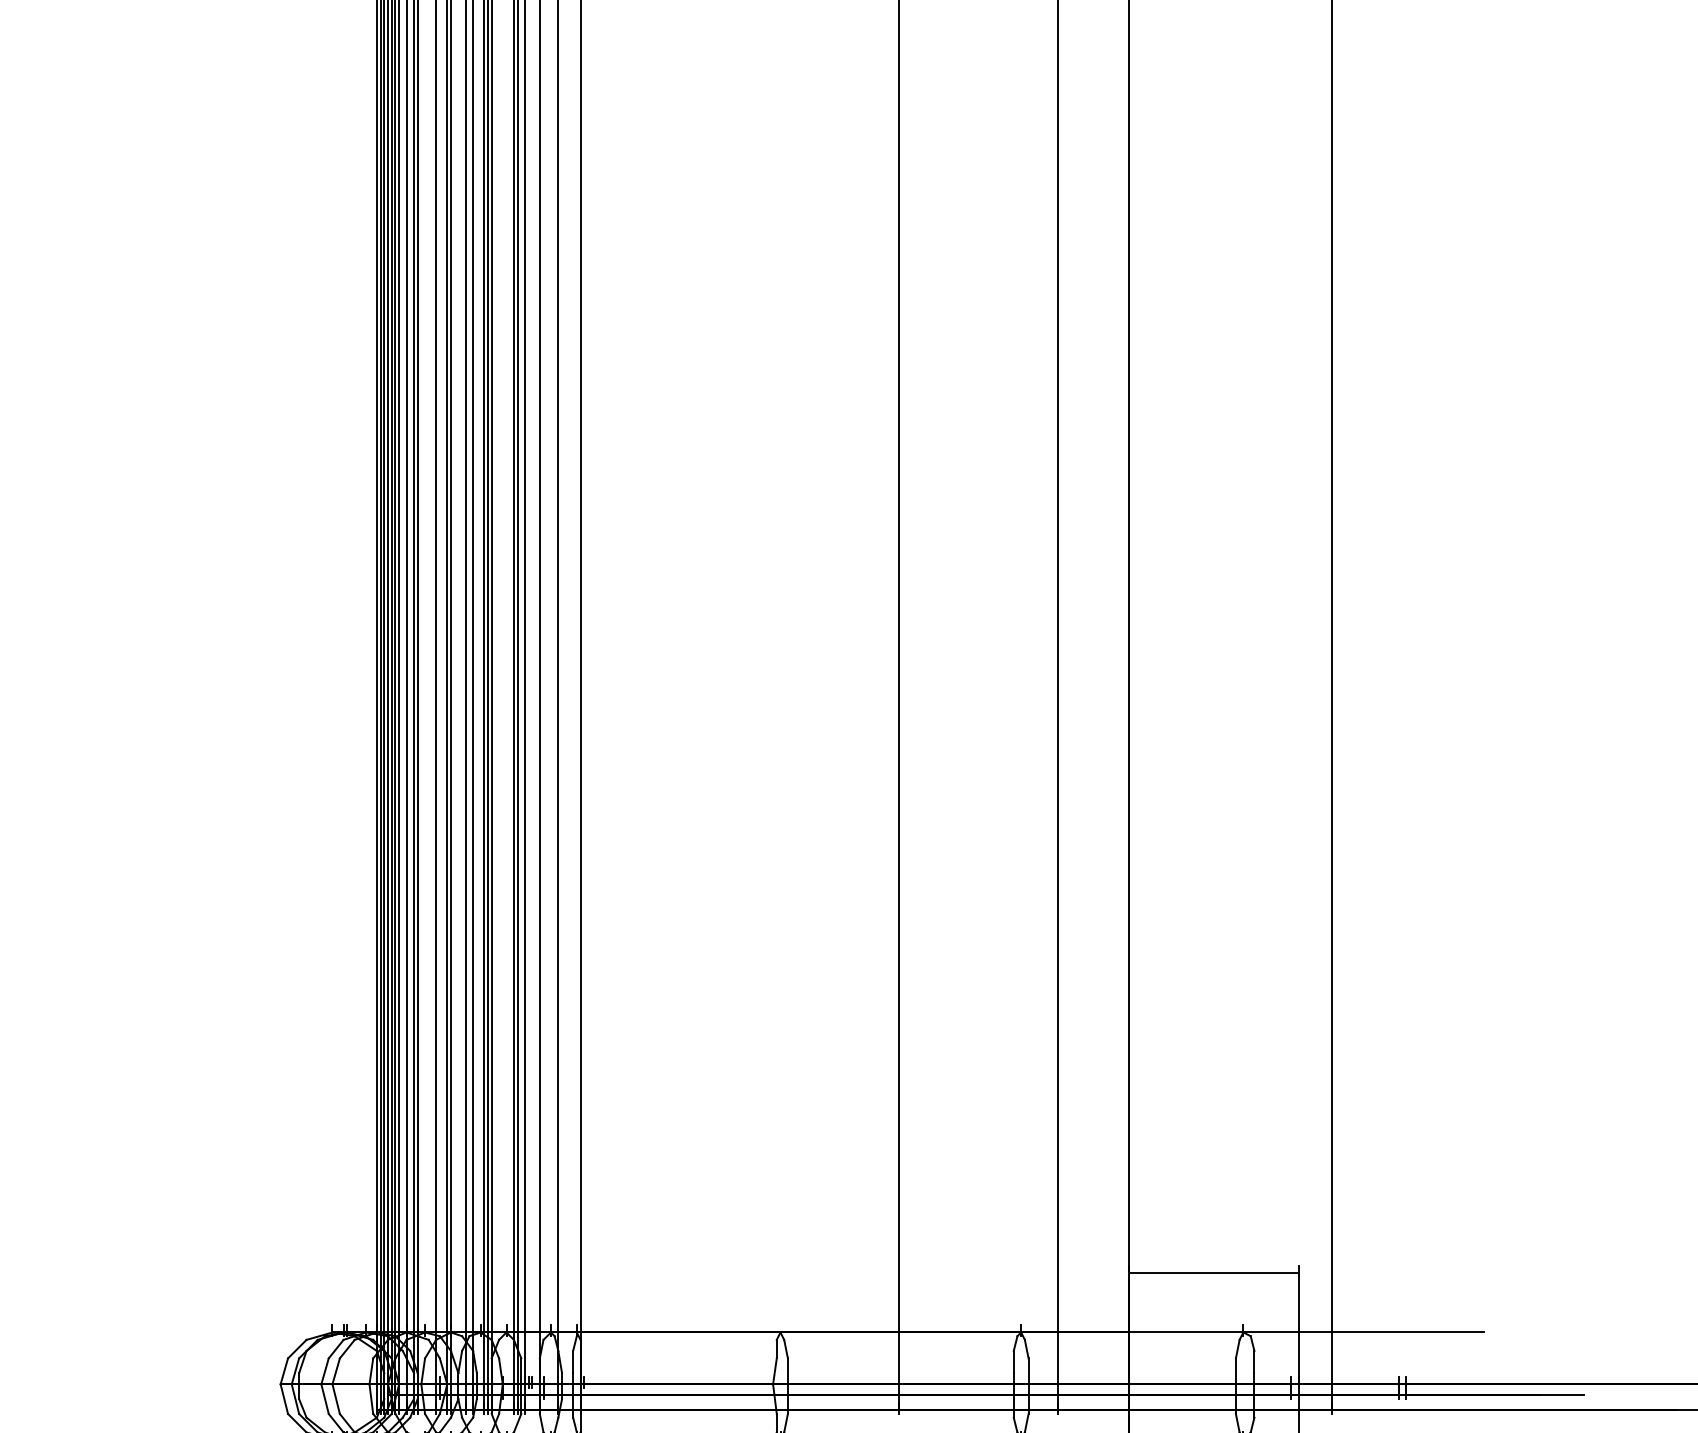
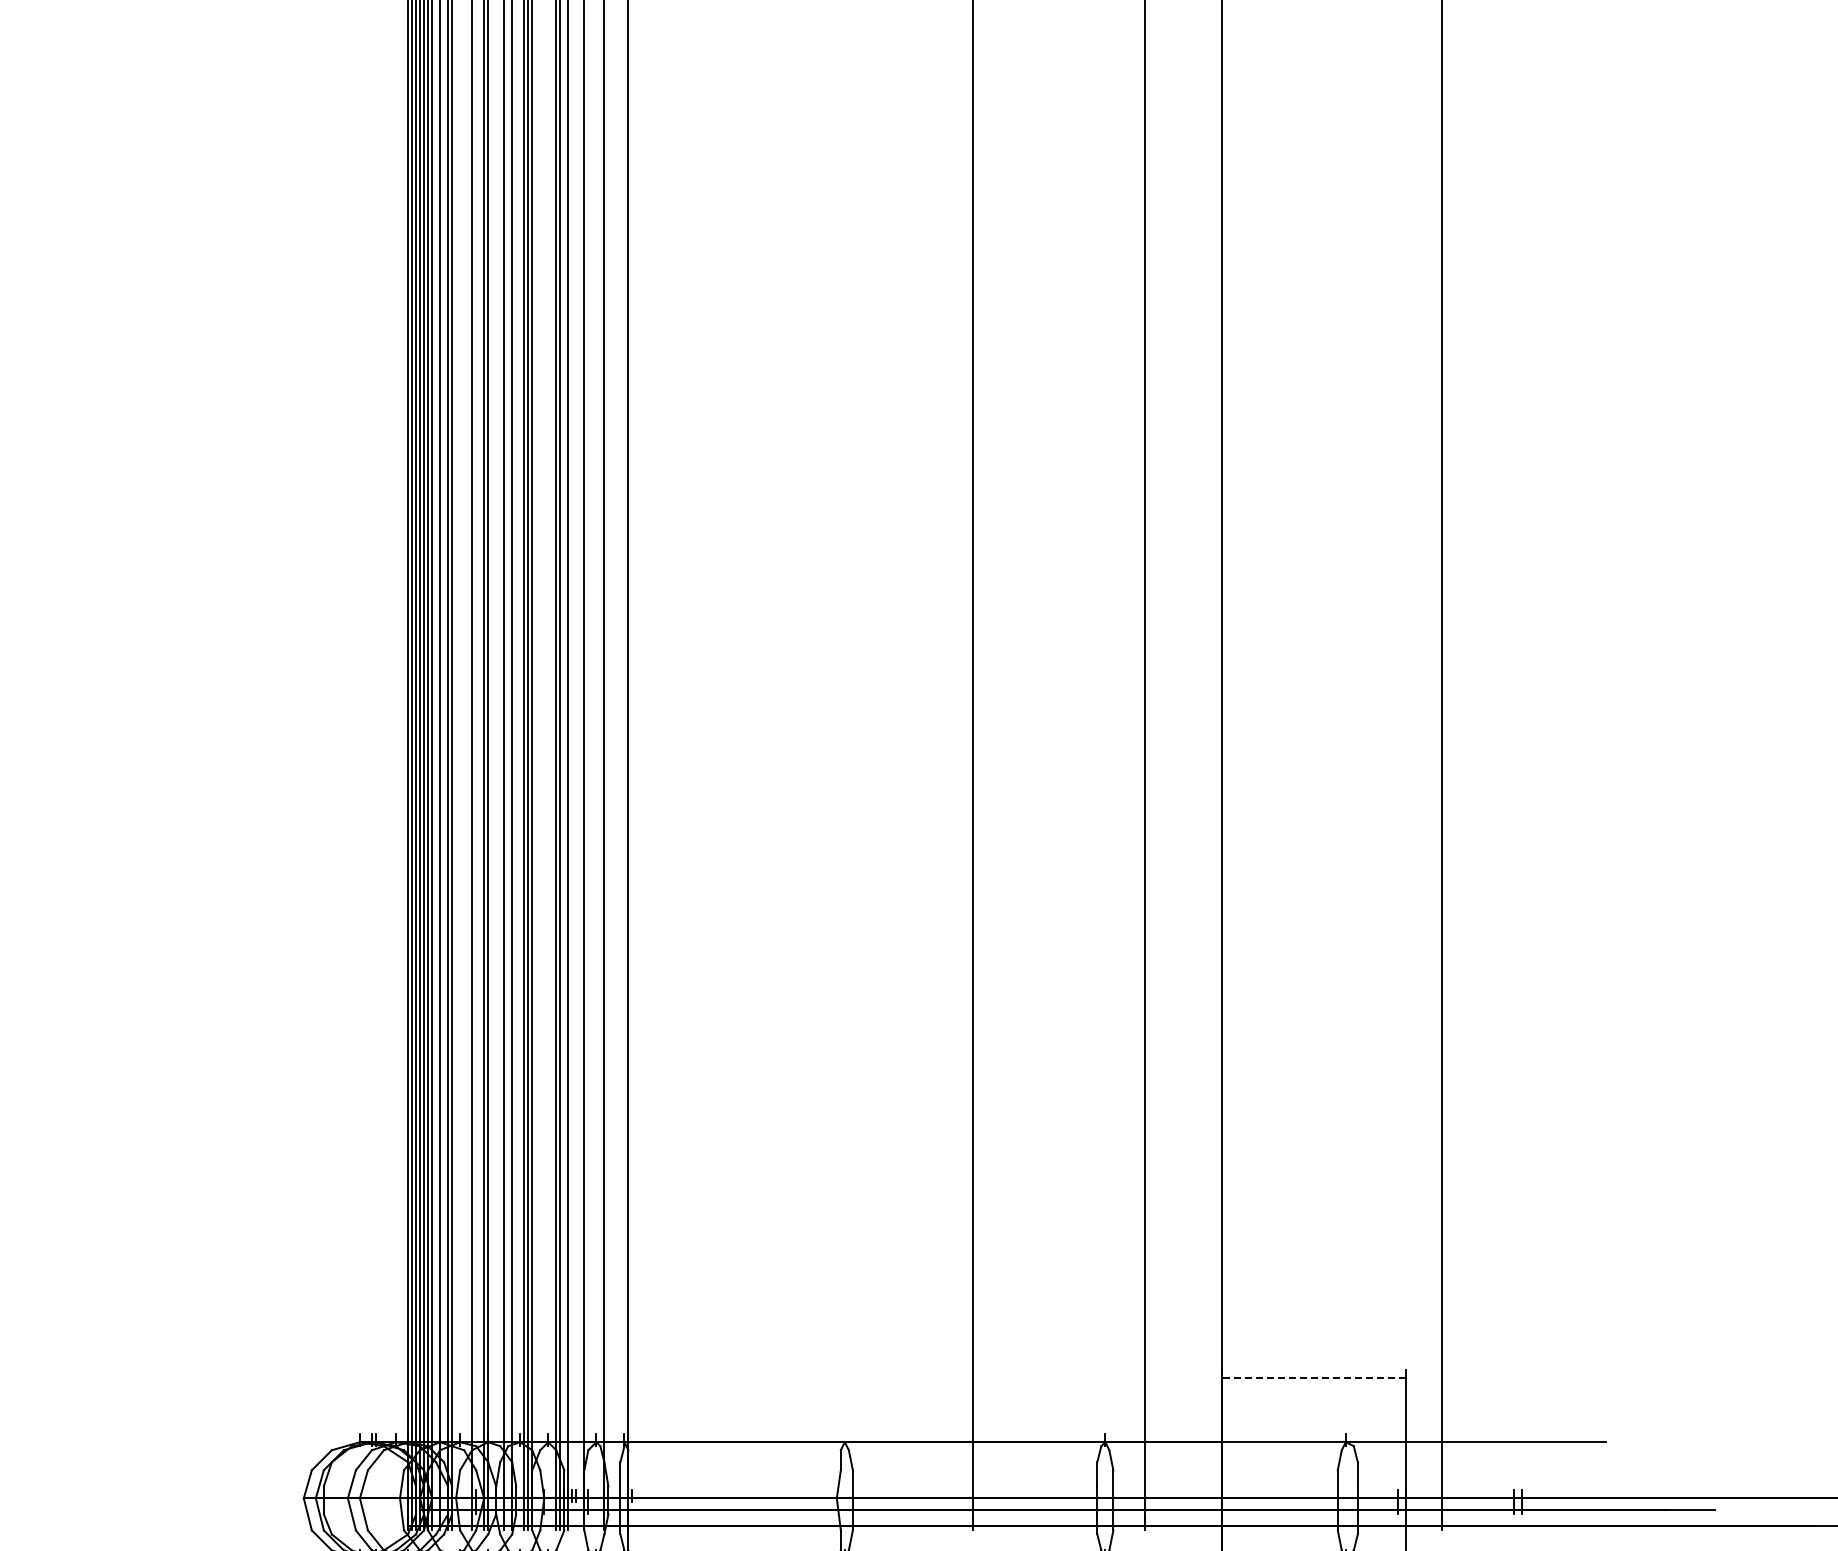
line: (1213, 1273) -> (1313, 1378), solid -> dashed

